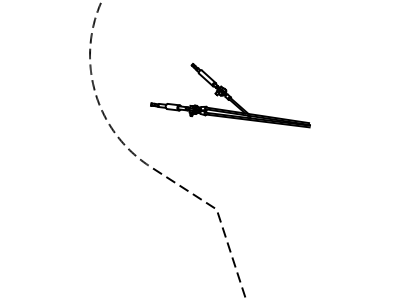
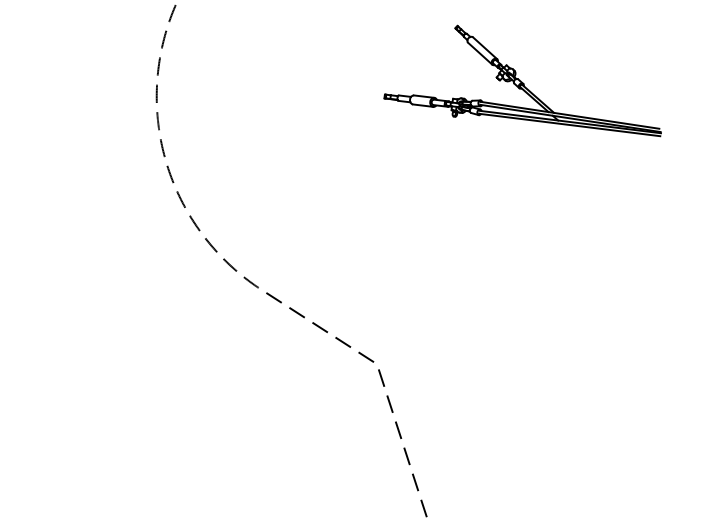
part: (230, 95) -> (522, 80), moved

